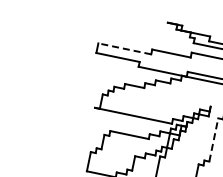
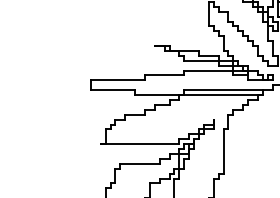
line: (124, 48) -> (117, 80), dashed -> solid
line: (213, 139) -> (223, 151), dashed -> solid

